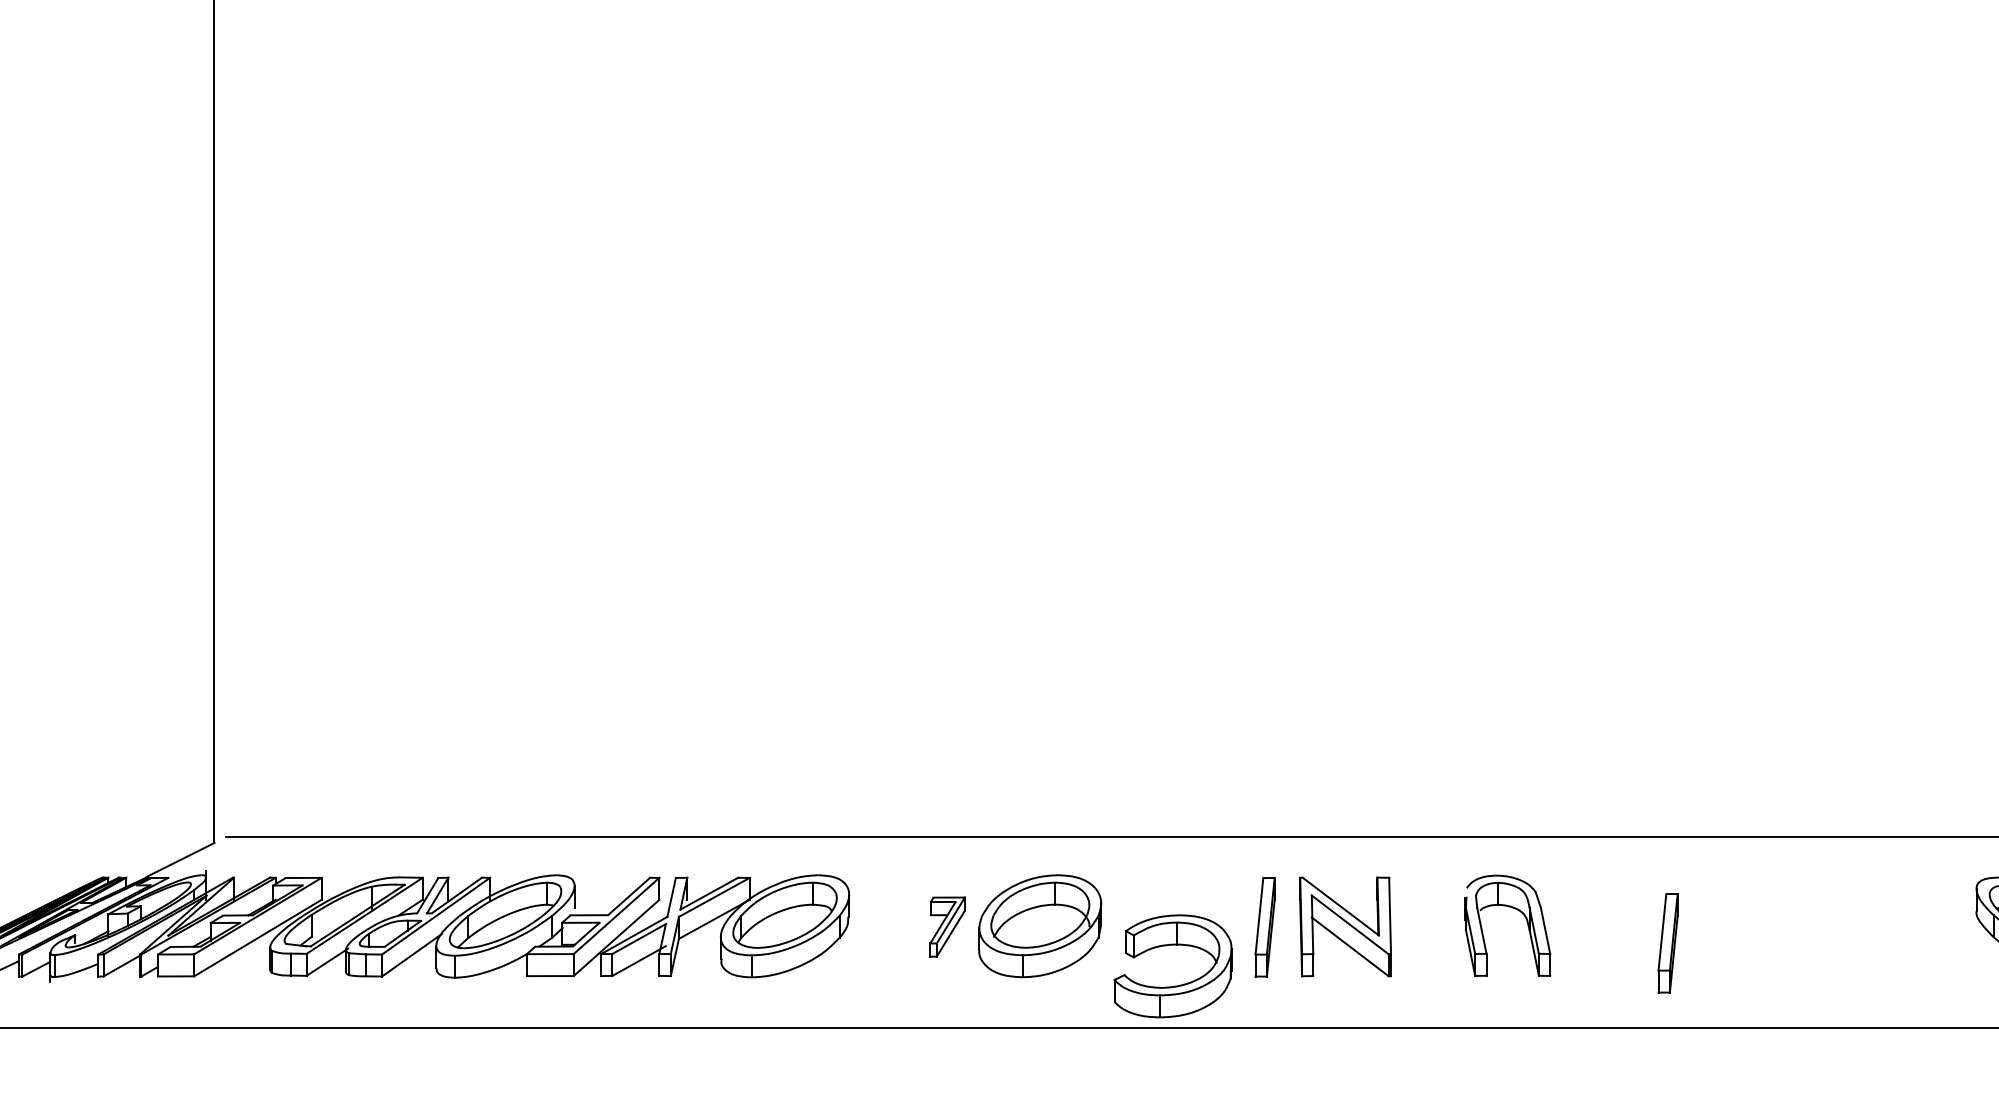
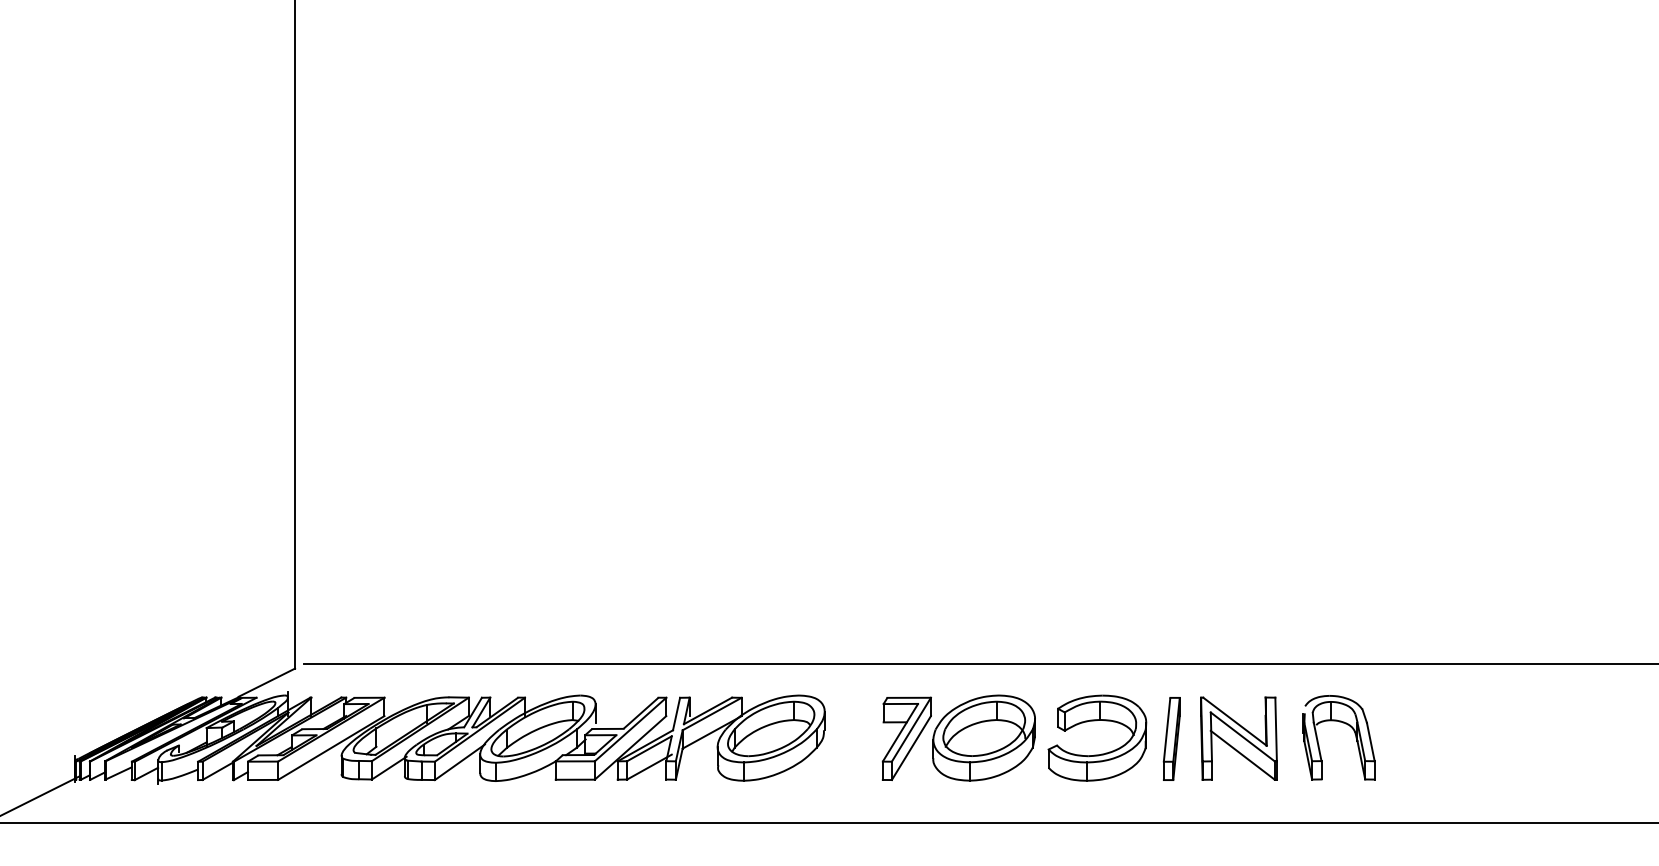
part: (1514, 909) -> (1344, 724), moved
part: (947, 926) -> (906, 738), size x1.67
part: (1667, 943) -> (1507, 752), removed
part: (1174, 985) -> (1098, 754), moved

